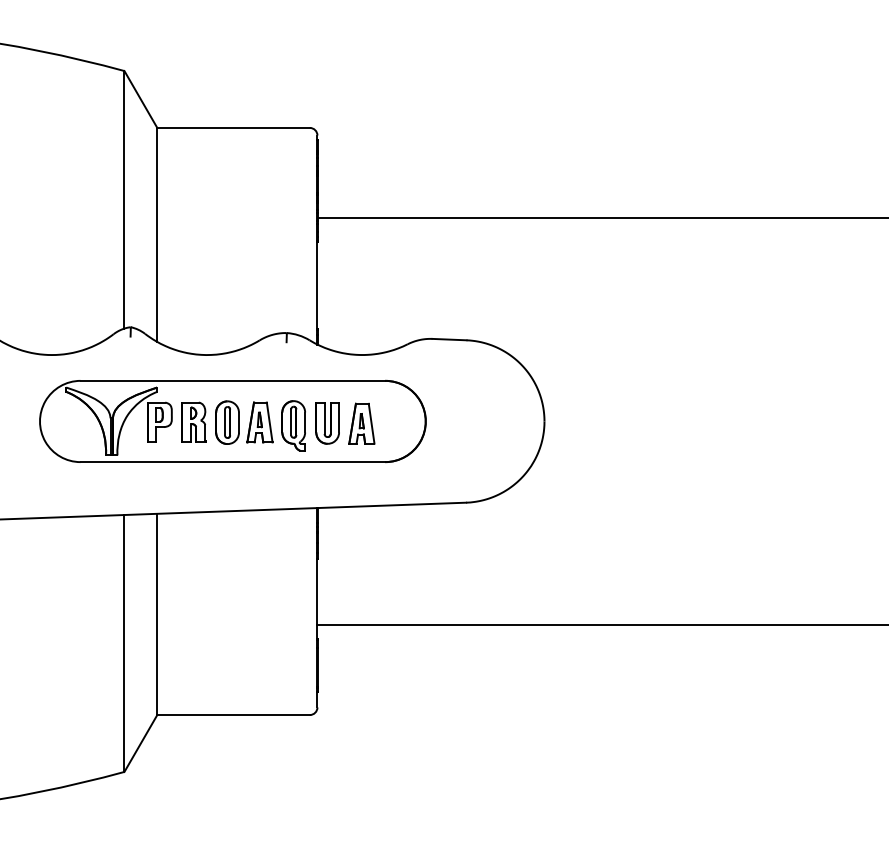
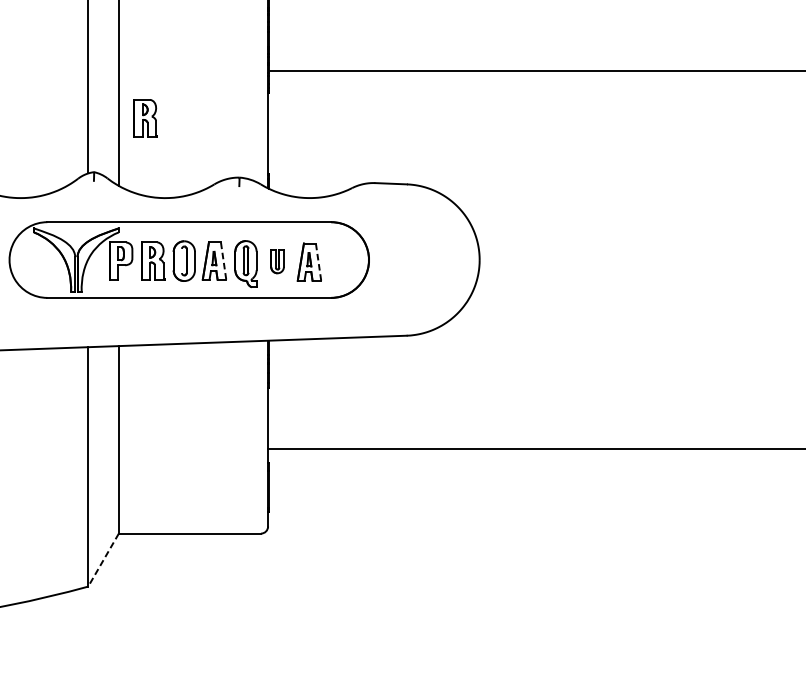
part: (185, 268) -> (145, 117), added
line: (225, 422) -> (182, 260), removed
line: (269, 422) -> (223, 260), solid -> dashed
part: (327, 423) -> (277, 261), size x0.6
line: (371, 423) -> (318, 261), solid -> dashed
line: (140, 743) -> (103, 560), solid -> dashed

